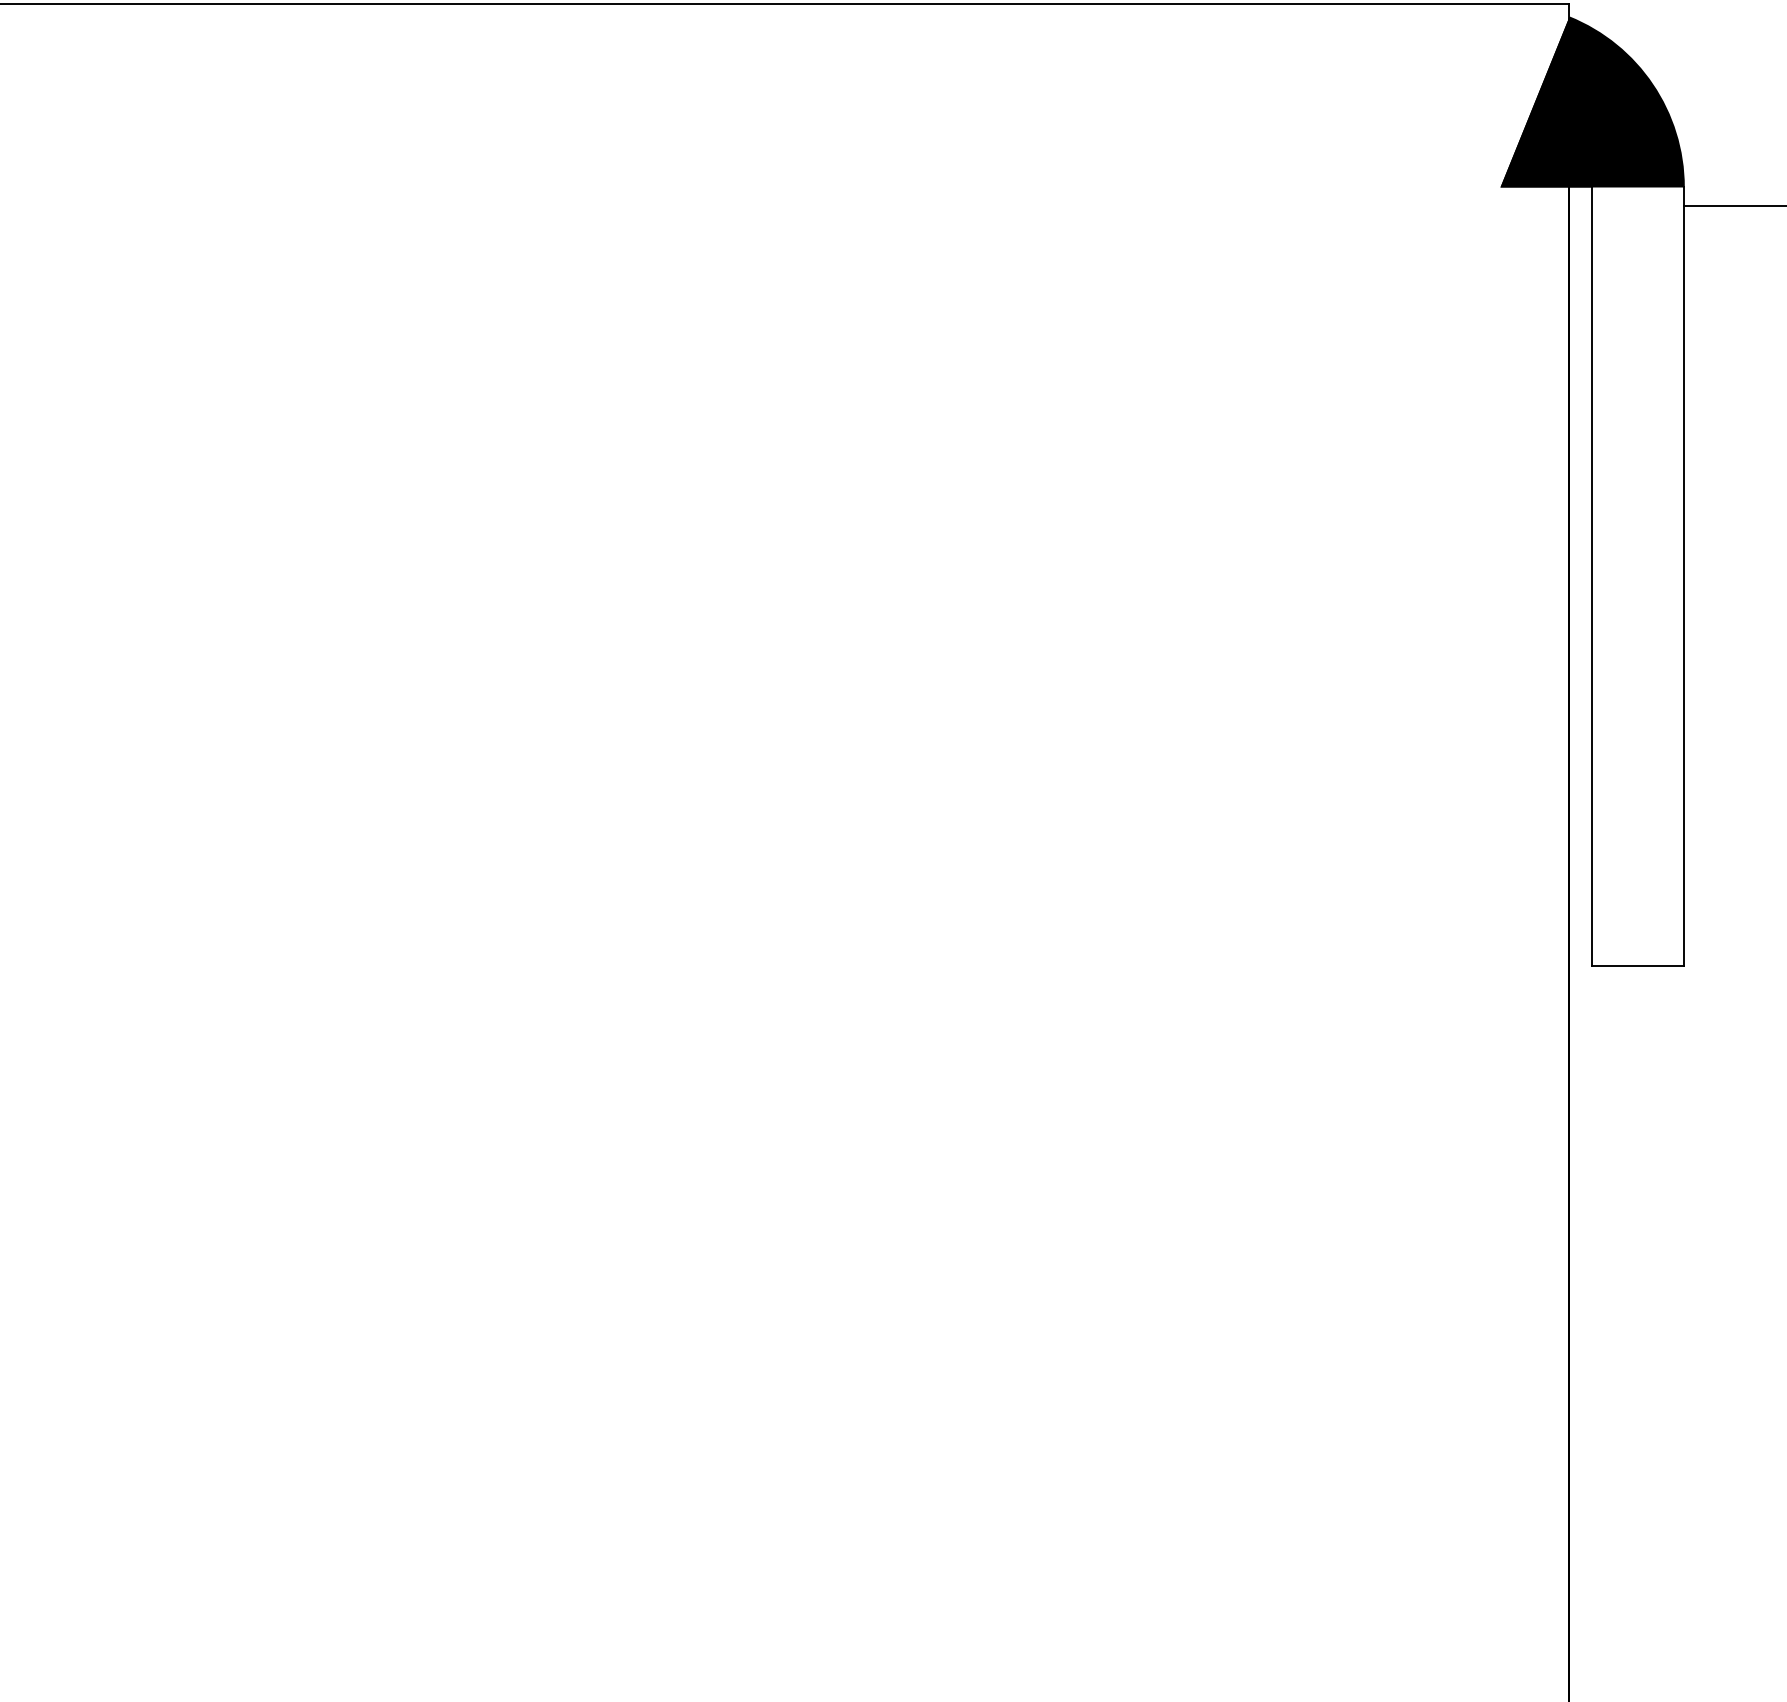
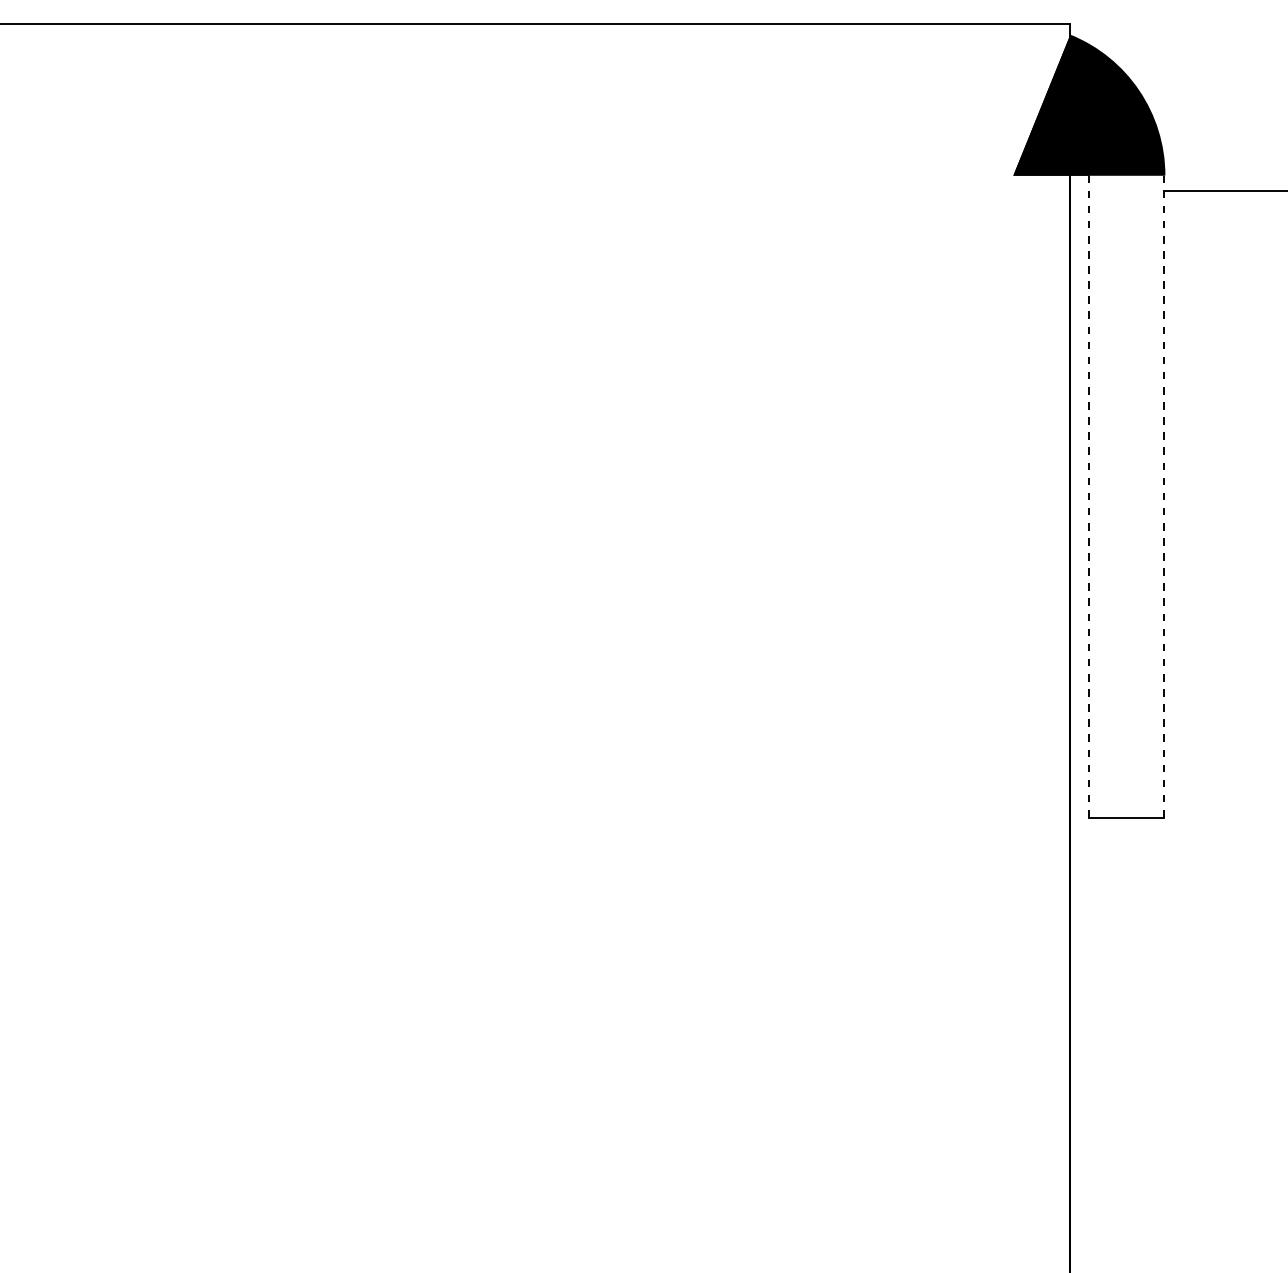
line: (1592, 576) -> (1089, 496), solid -> dashed
line: (1683, 576) -> (1164, 496), solid -> dashed

